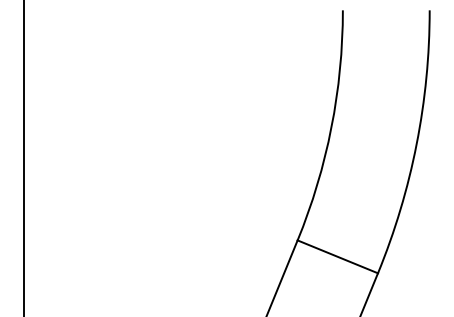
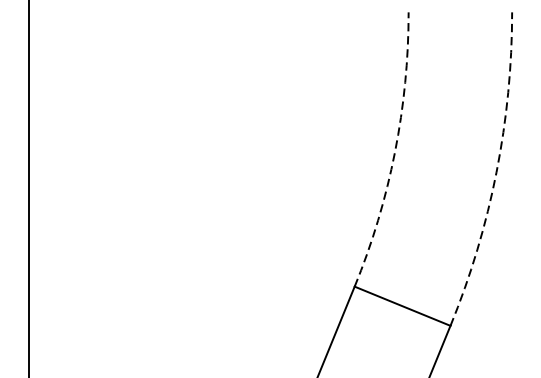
arc: (331, 127) -> (395, 152), solid -> dashed
arc: (416, 144) -> (496, 172), solid -> dashed

